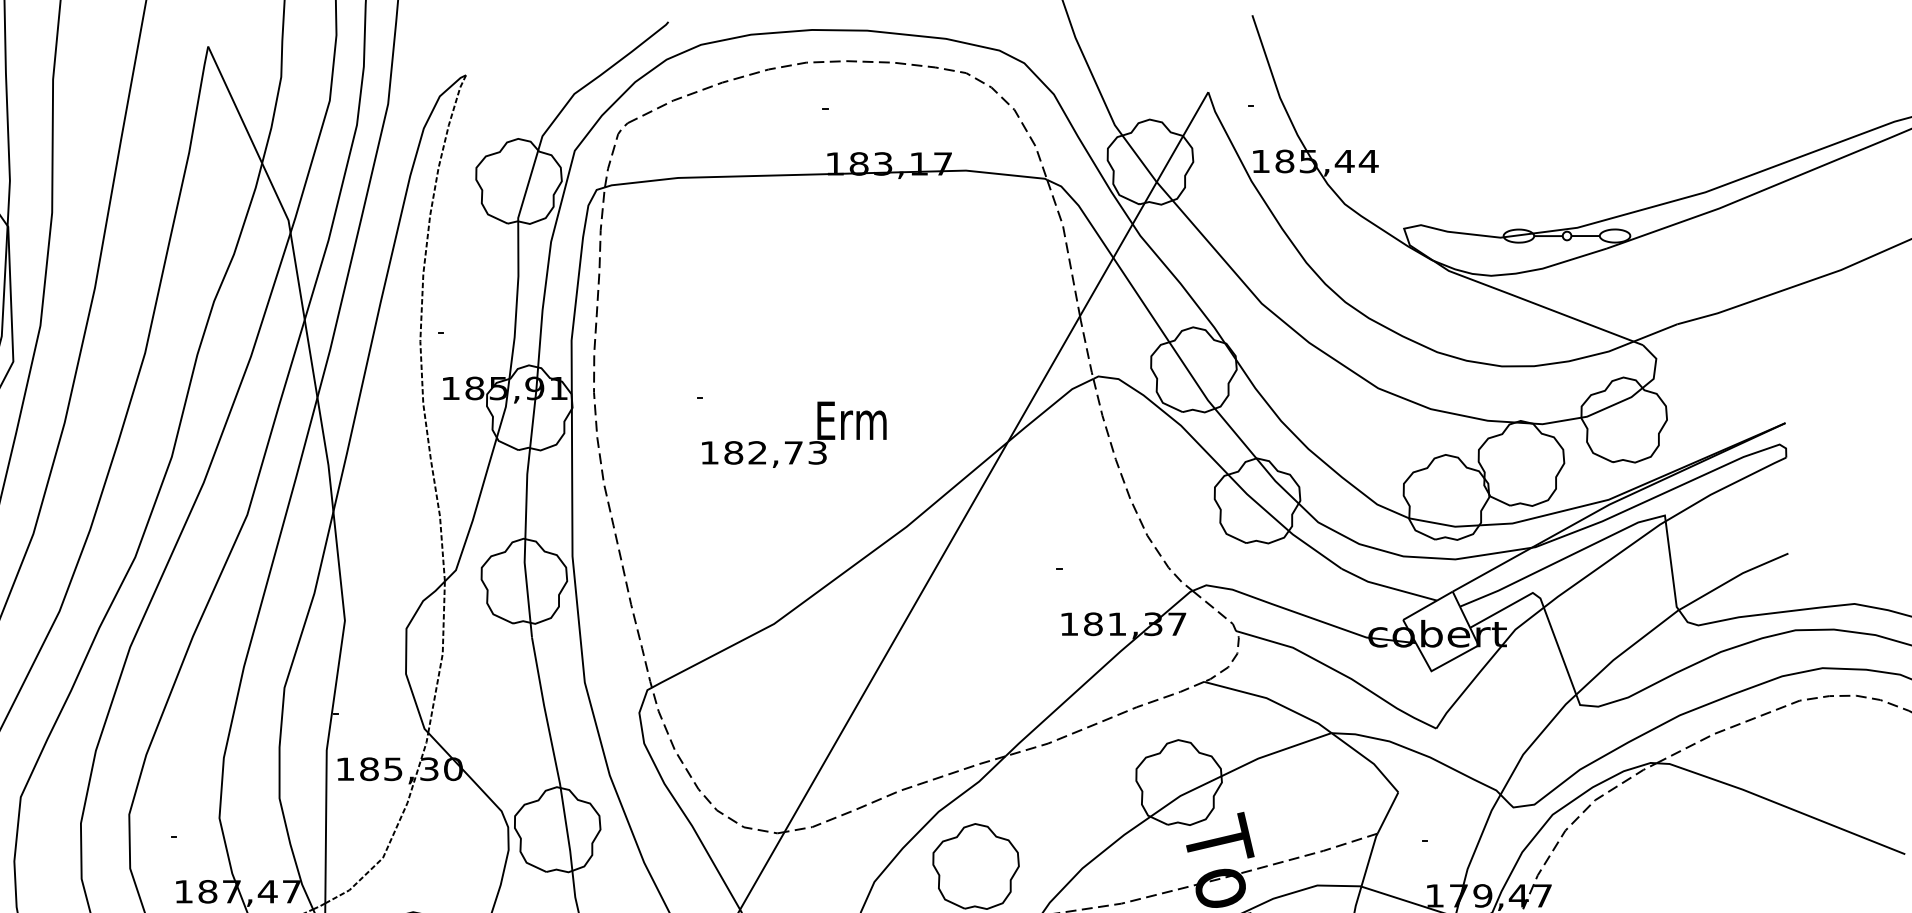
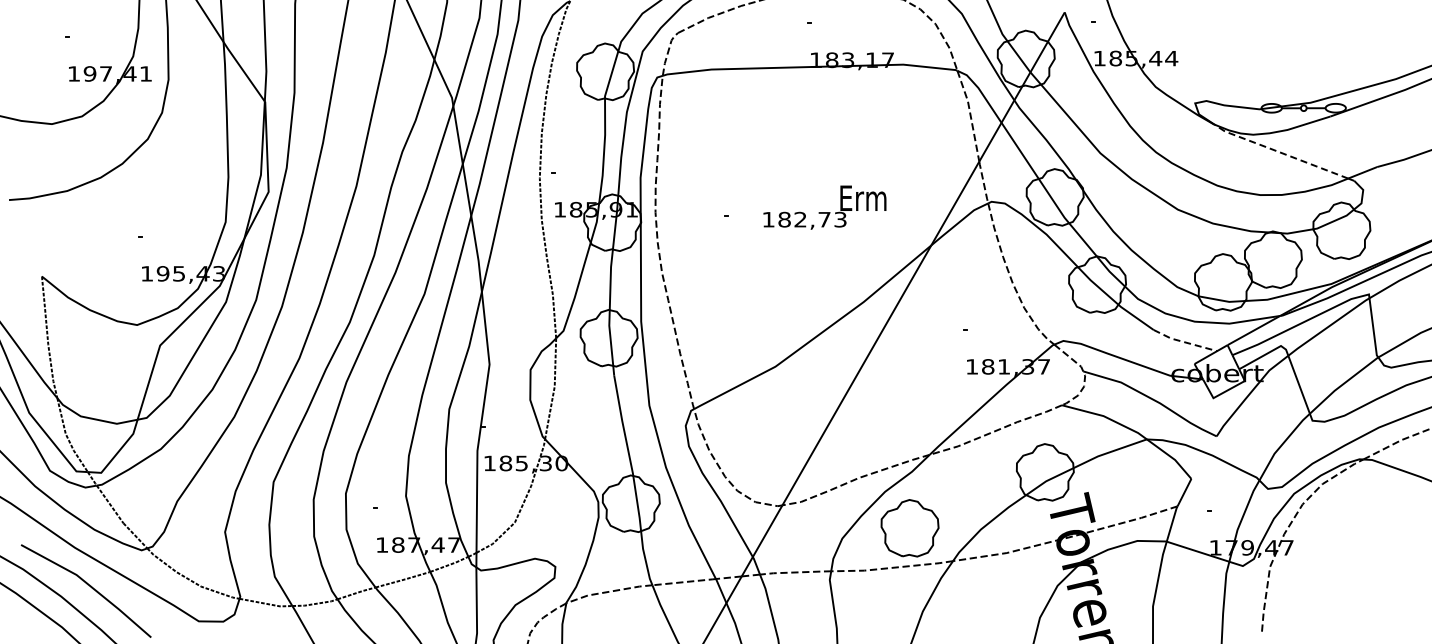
line: (1530, 302) -> (1279, 152), solid -> dashed
text: (793, 434) -> (824, 207), moved
line: (1388, 587) -> (1184, 342), solid -> dashed

